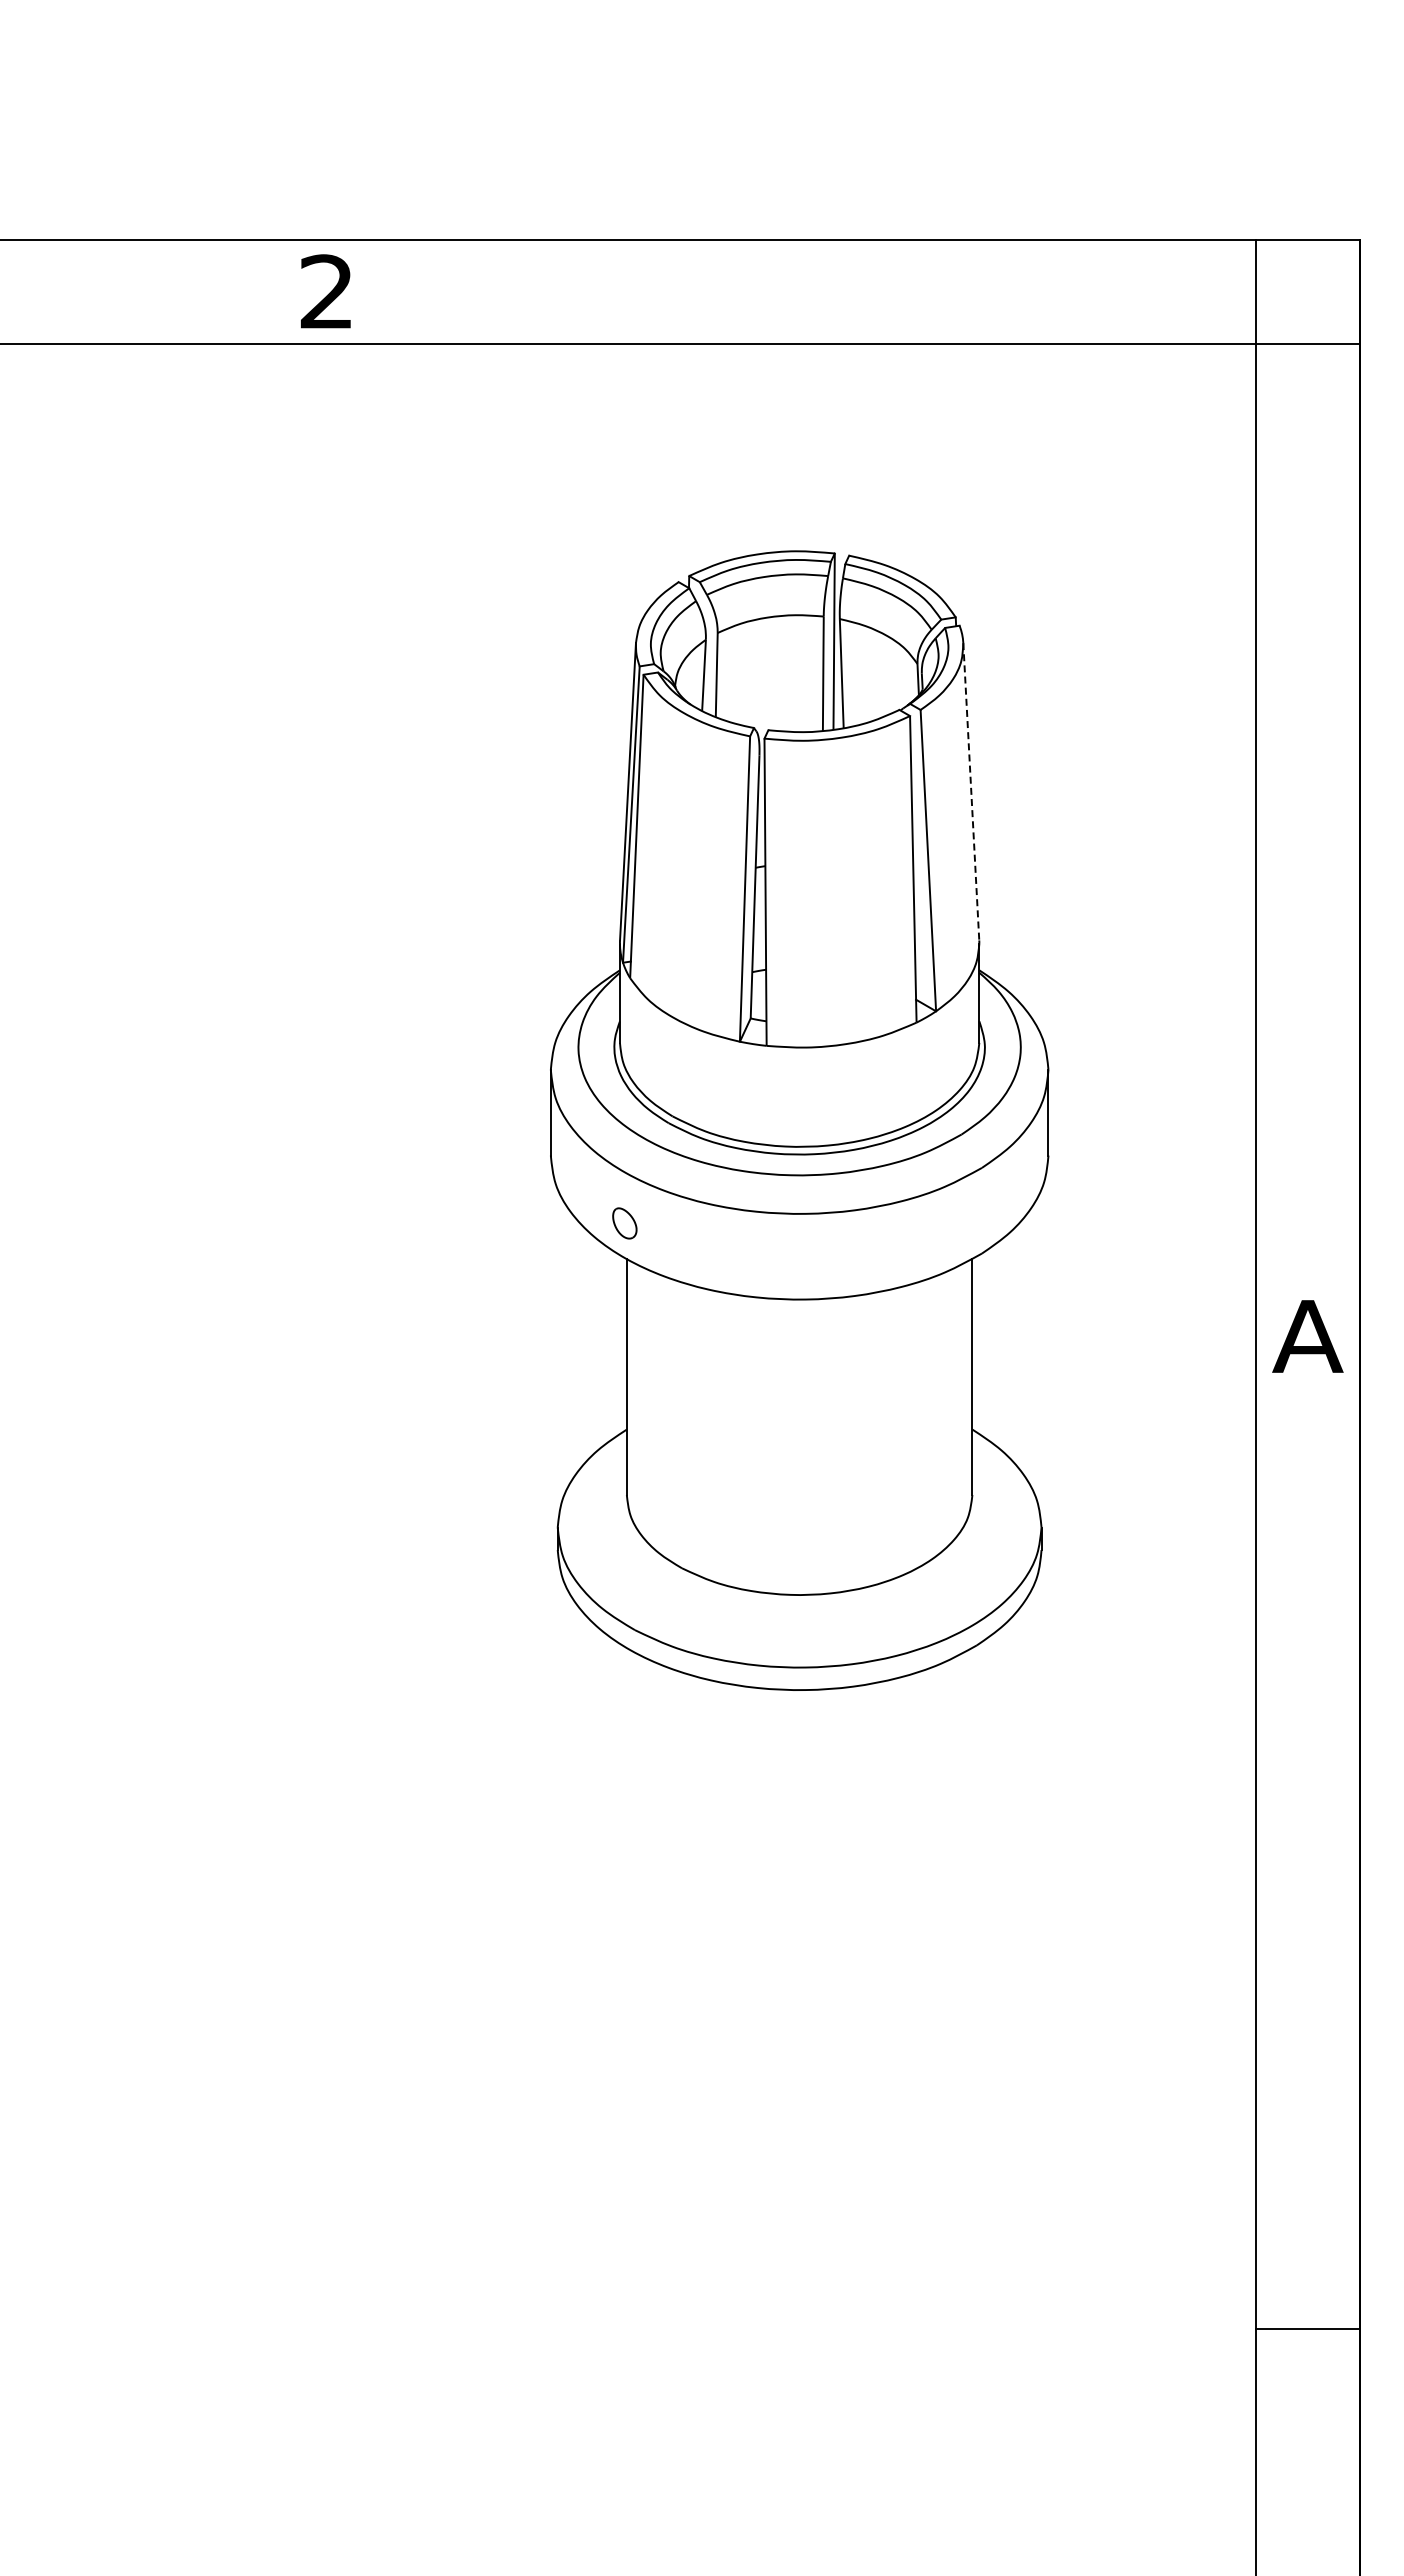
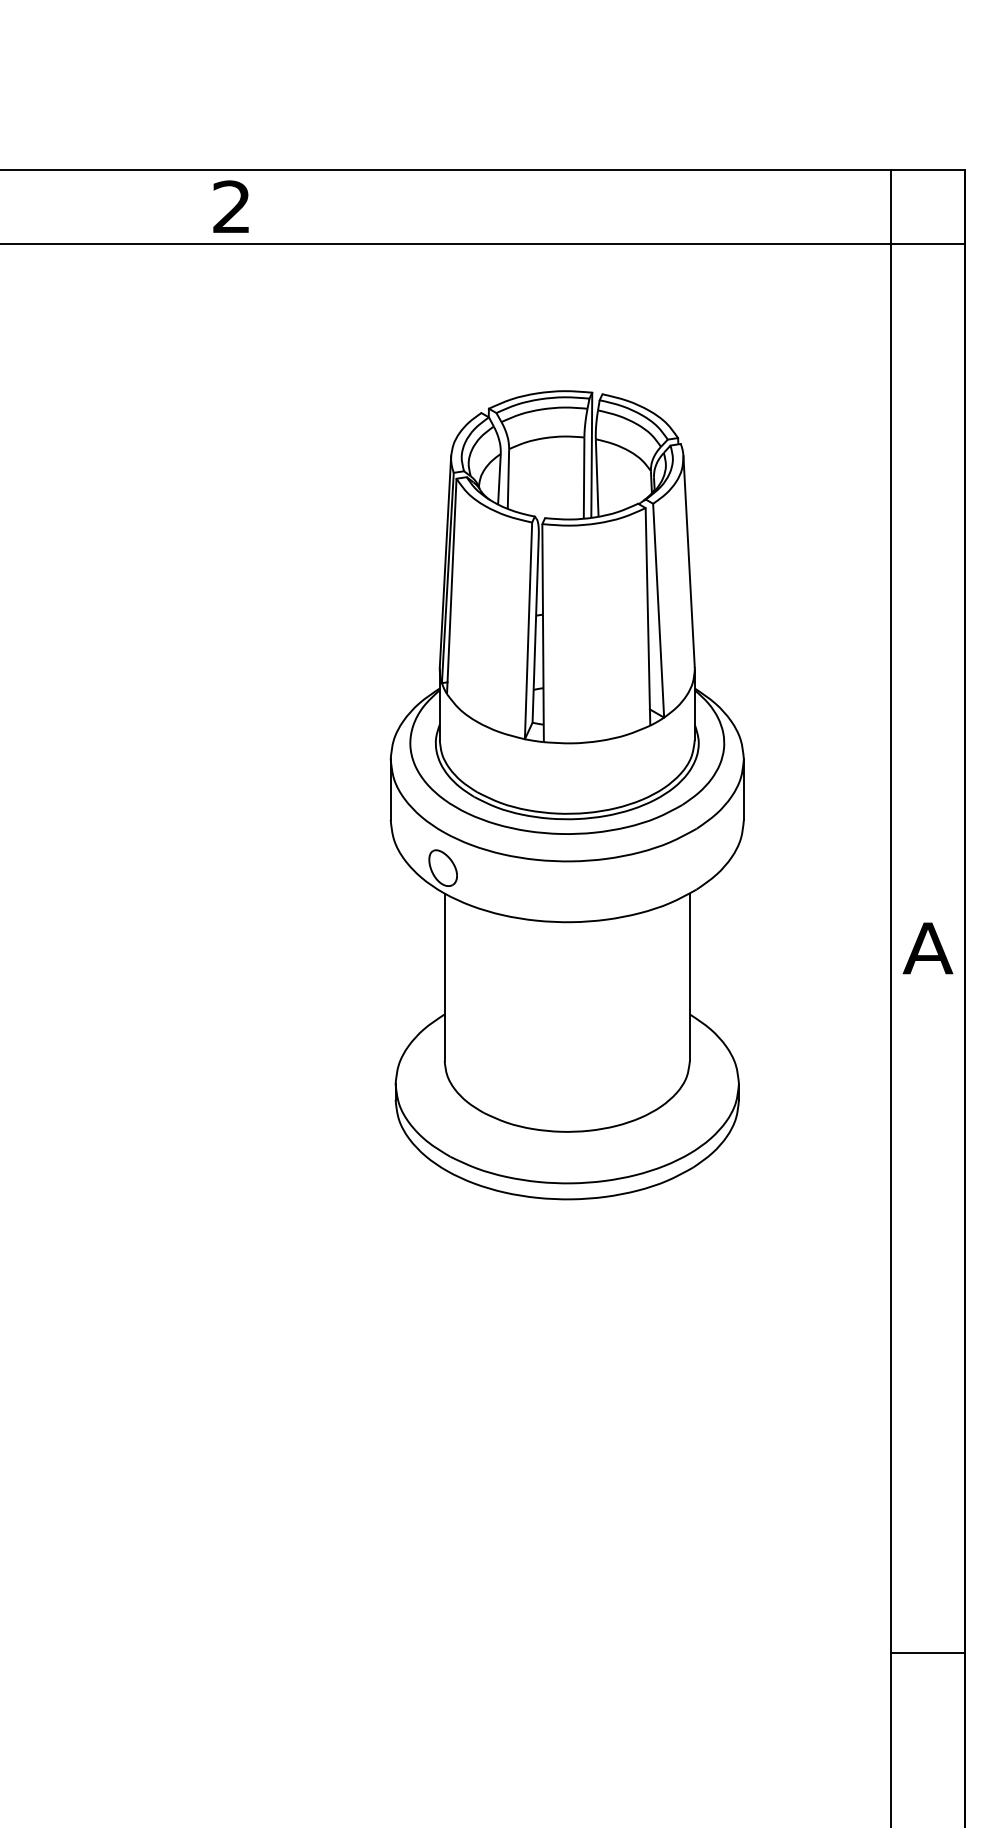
line: (971, 791) -> (689, 561), dashed -> solid
part: (624, 1223) -> (442, 868), size x1.67

